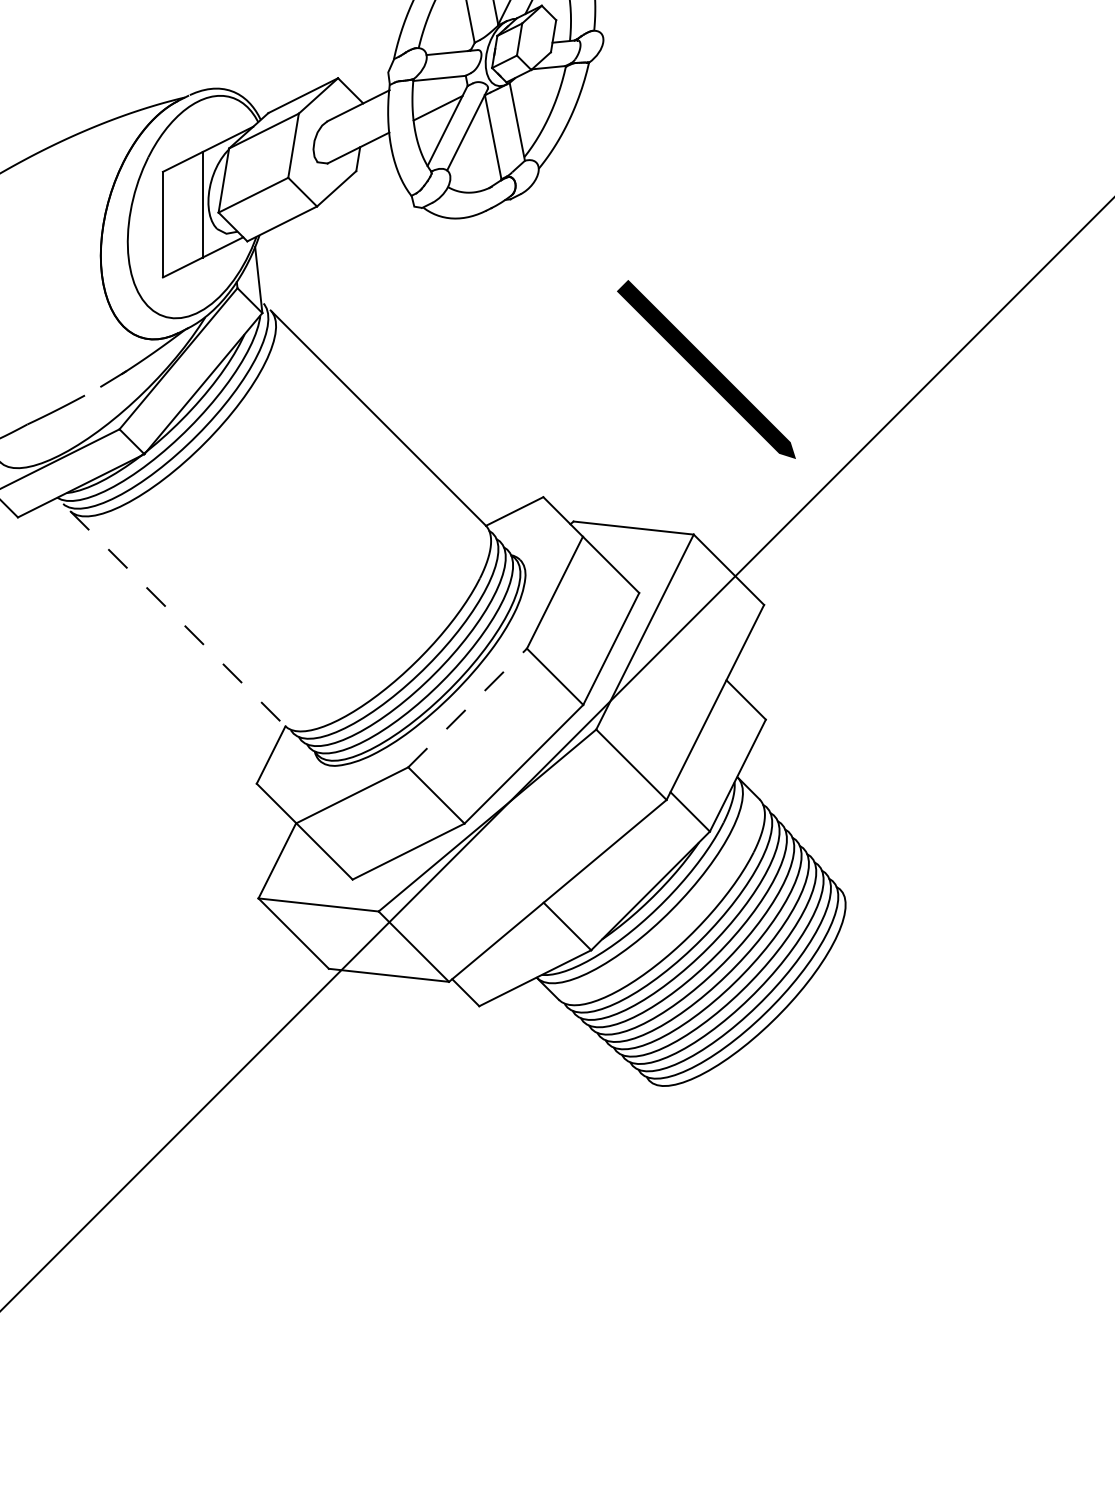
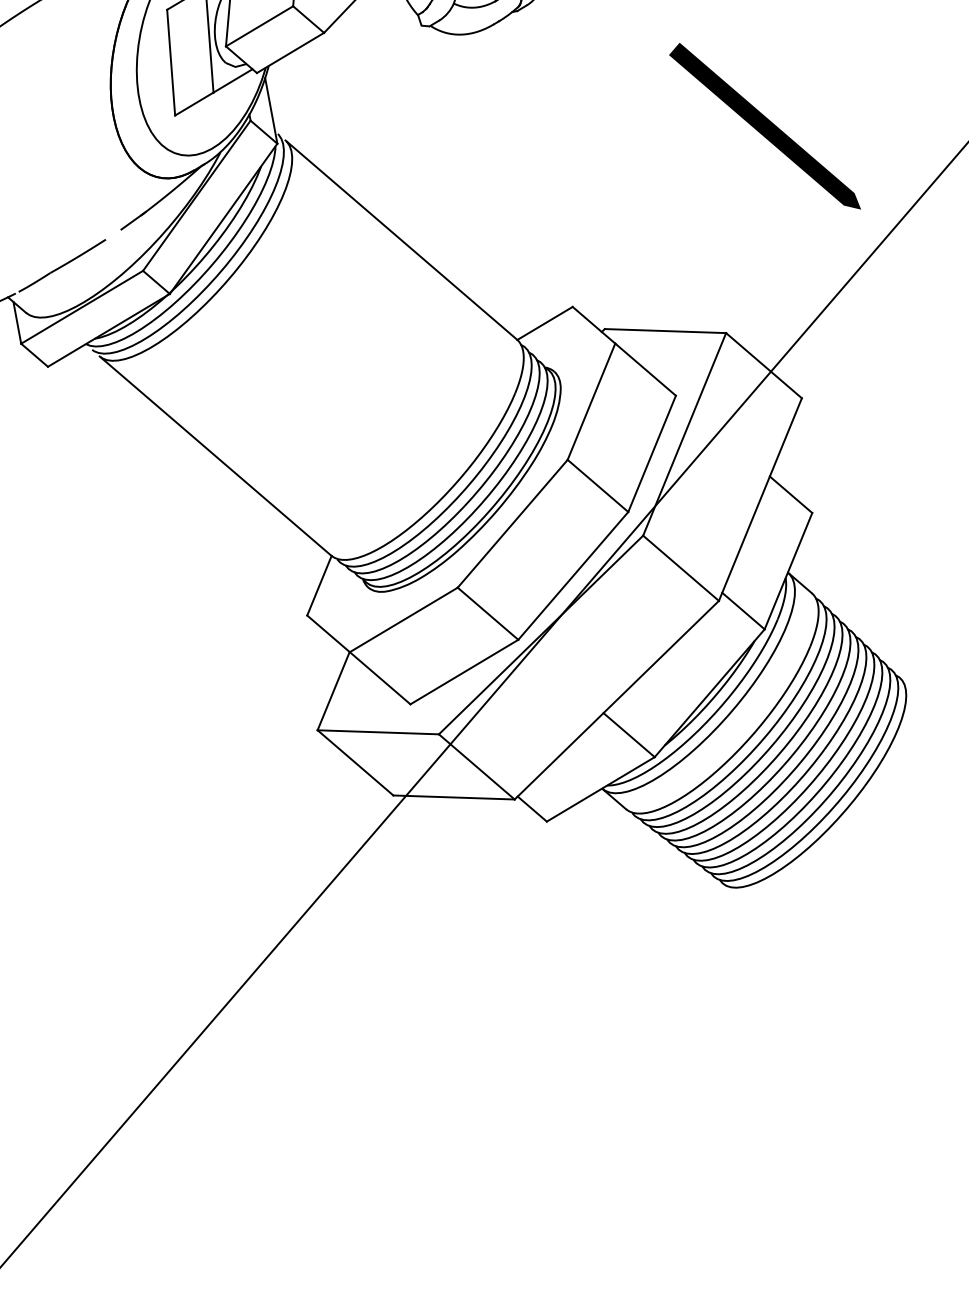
line: (706, 369) -> (764, 126), moved
line: (177, 618) -> (215, 456), dashed -> solid
line: (467, 708) -> (512, 524), dashed -> solid

